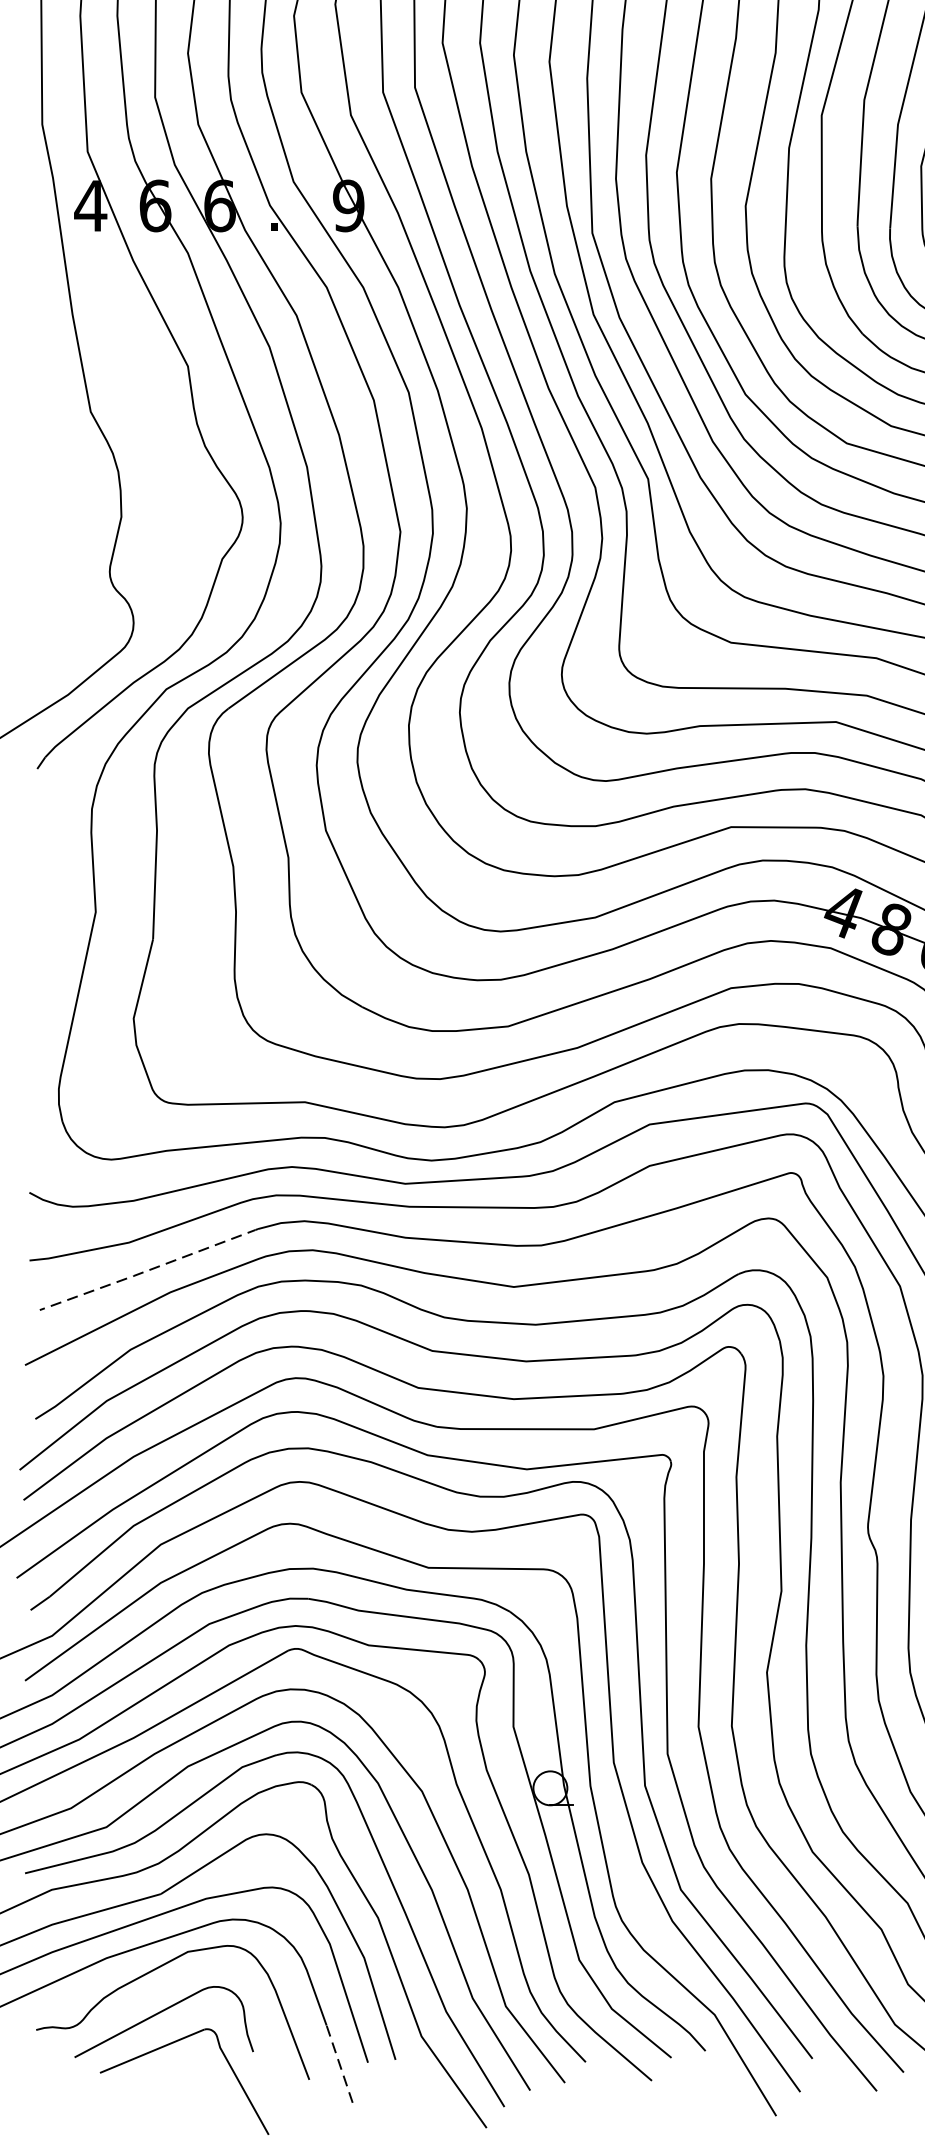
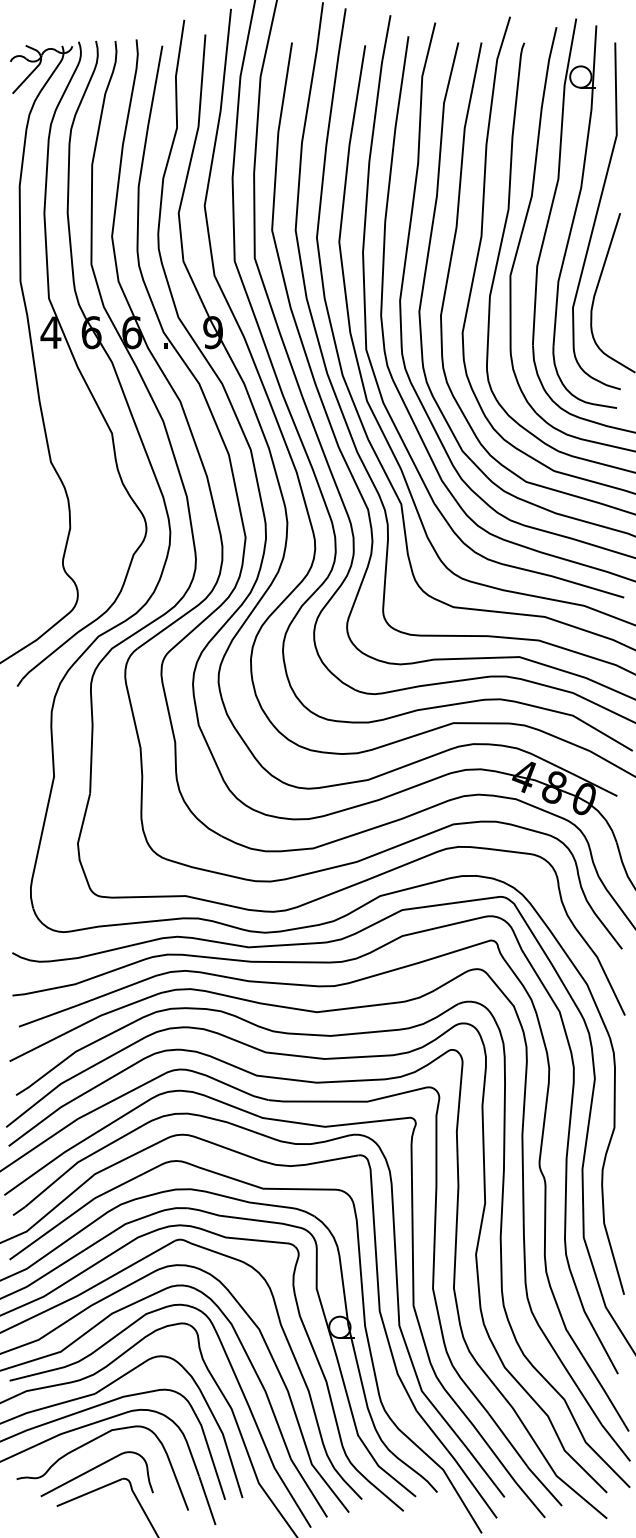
line: (148, 1269) -> (87, 1001), dashed -> solid
line: (339, 2063) -> (207, 1500), dashed -> solid

